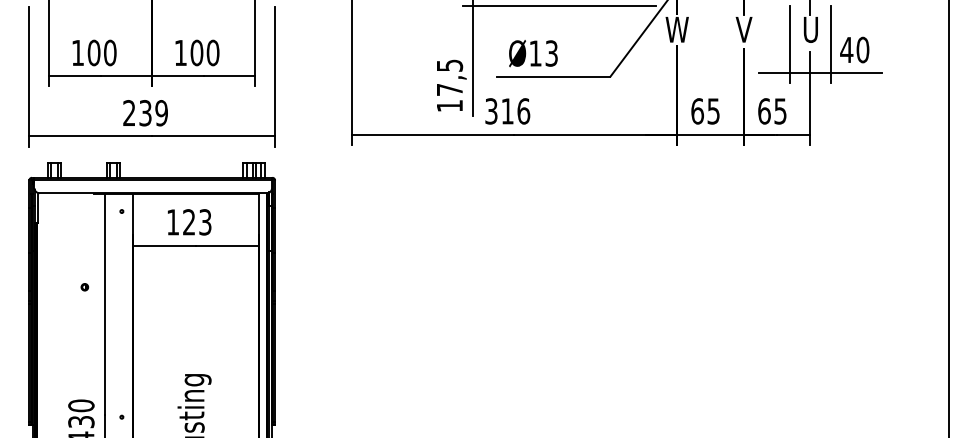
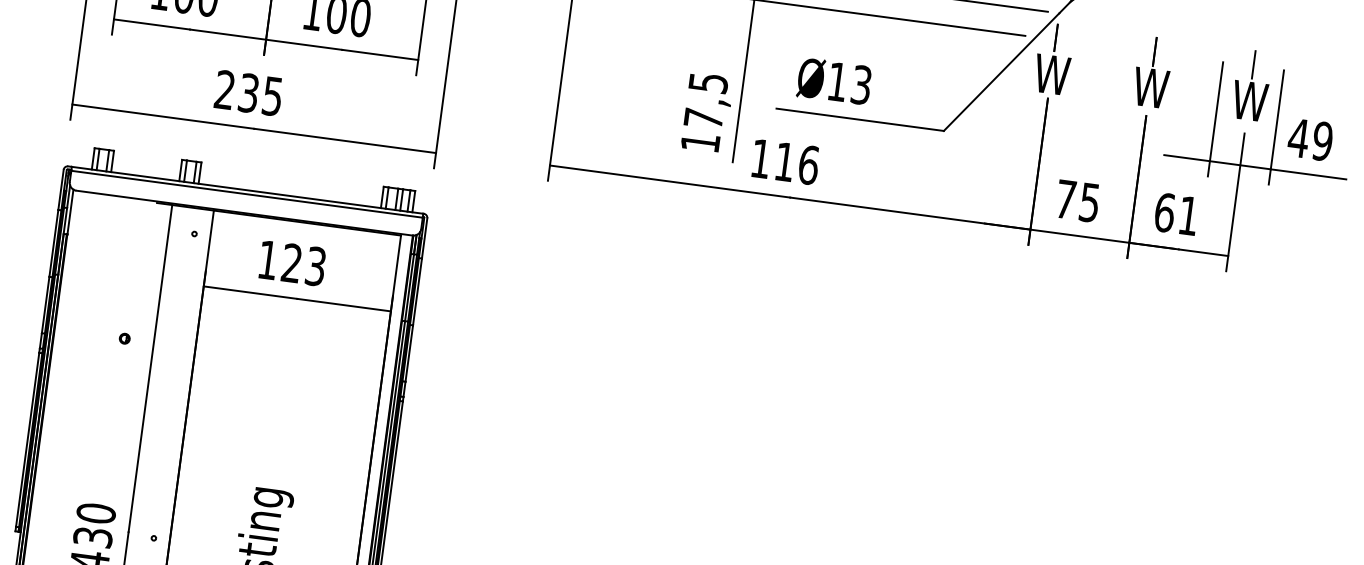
text: (743, 29) -> (1150, 87), V -> W
text: (810, 29) -> (1249, 100), U -> W
text: (862, 50) -> (1321, 141), 40 -> 49
text: (491, 111) -> (761, 158), 316 -> 116
text: (697, 111) -> (1065, 199), 65 -> 75
text: (780, 111) -> (1188, 216), 65 -> 61
text: (161, 113) -> (272, 96), 239 -> 235

